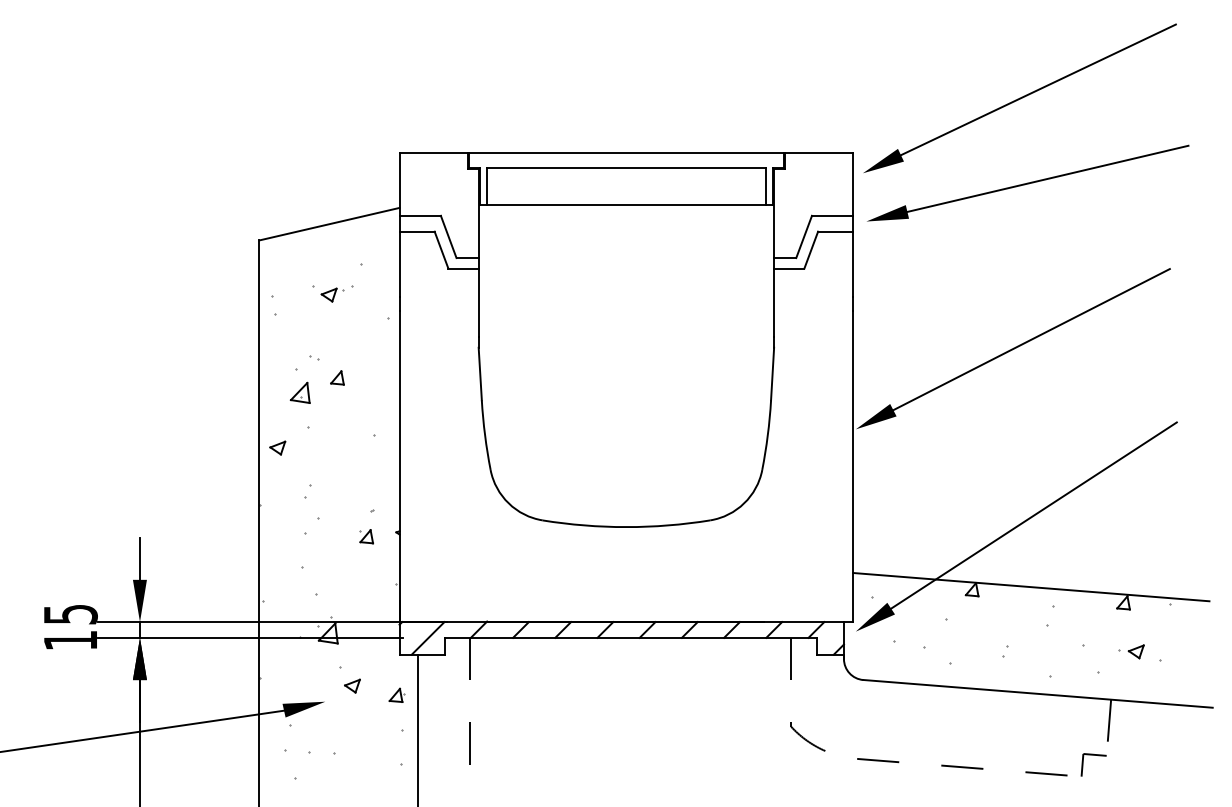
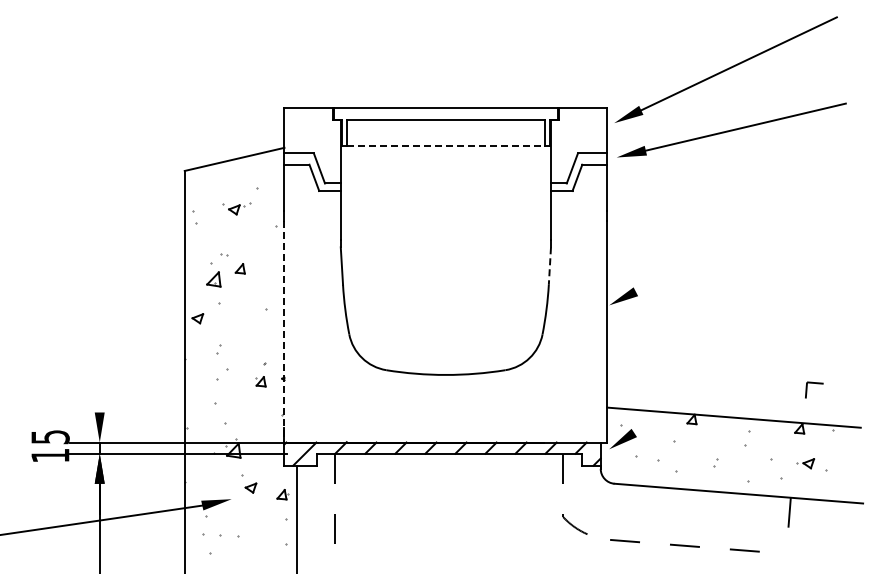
line: (627, 204) -> (446, 145), solid -> dashed
line: (1030, 339) -> (733, 241), removed
line: (771, 374) -> (549, 266), solid -> dashed
line: (399, 466) -> (284, 331), solid -> dashed
line: (1033, 515) -> (735, 366), removed
line: (139, 558) -> (99, 397), removed
part: (1093, 763) -> (814, 389), moved

